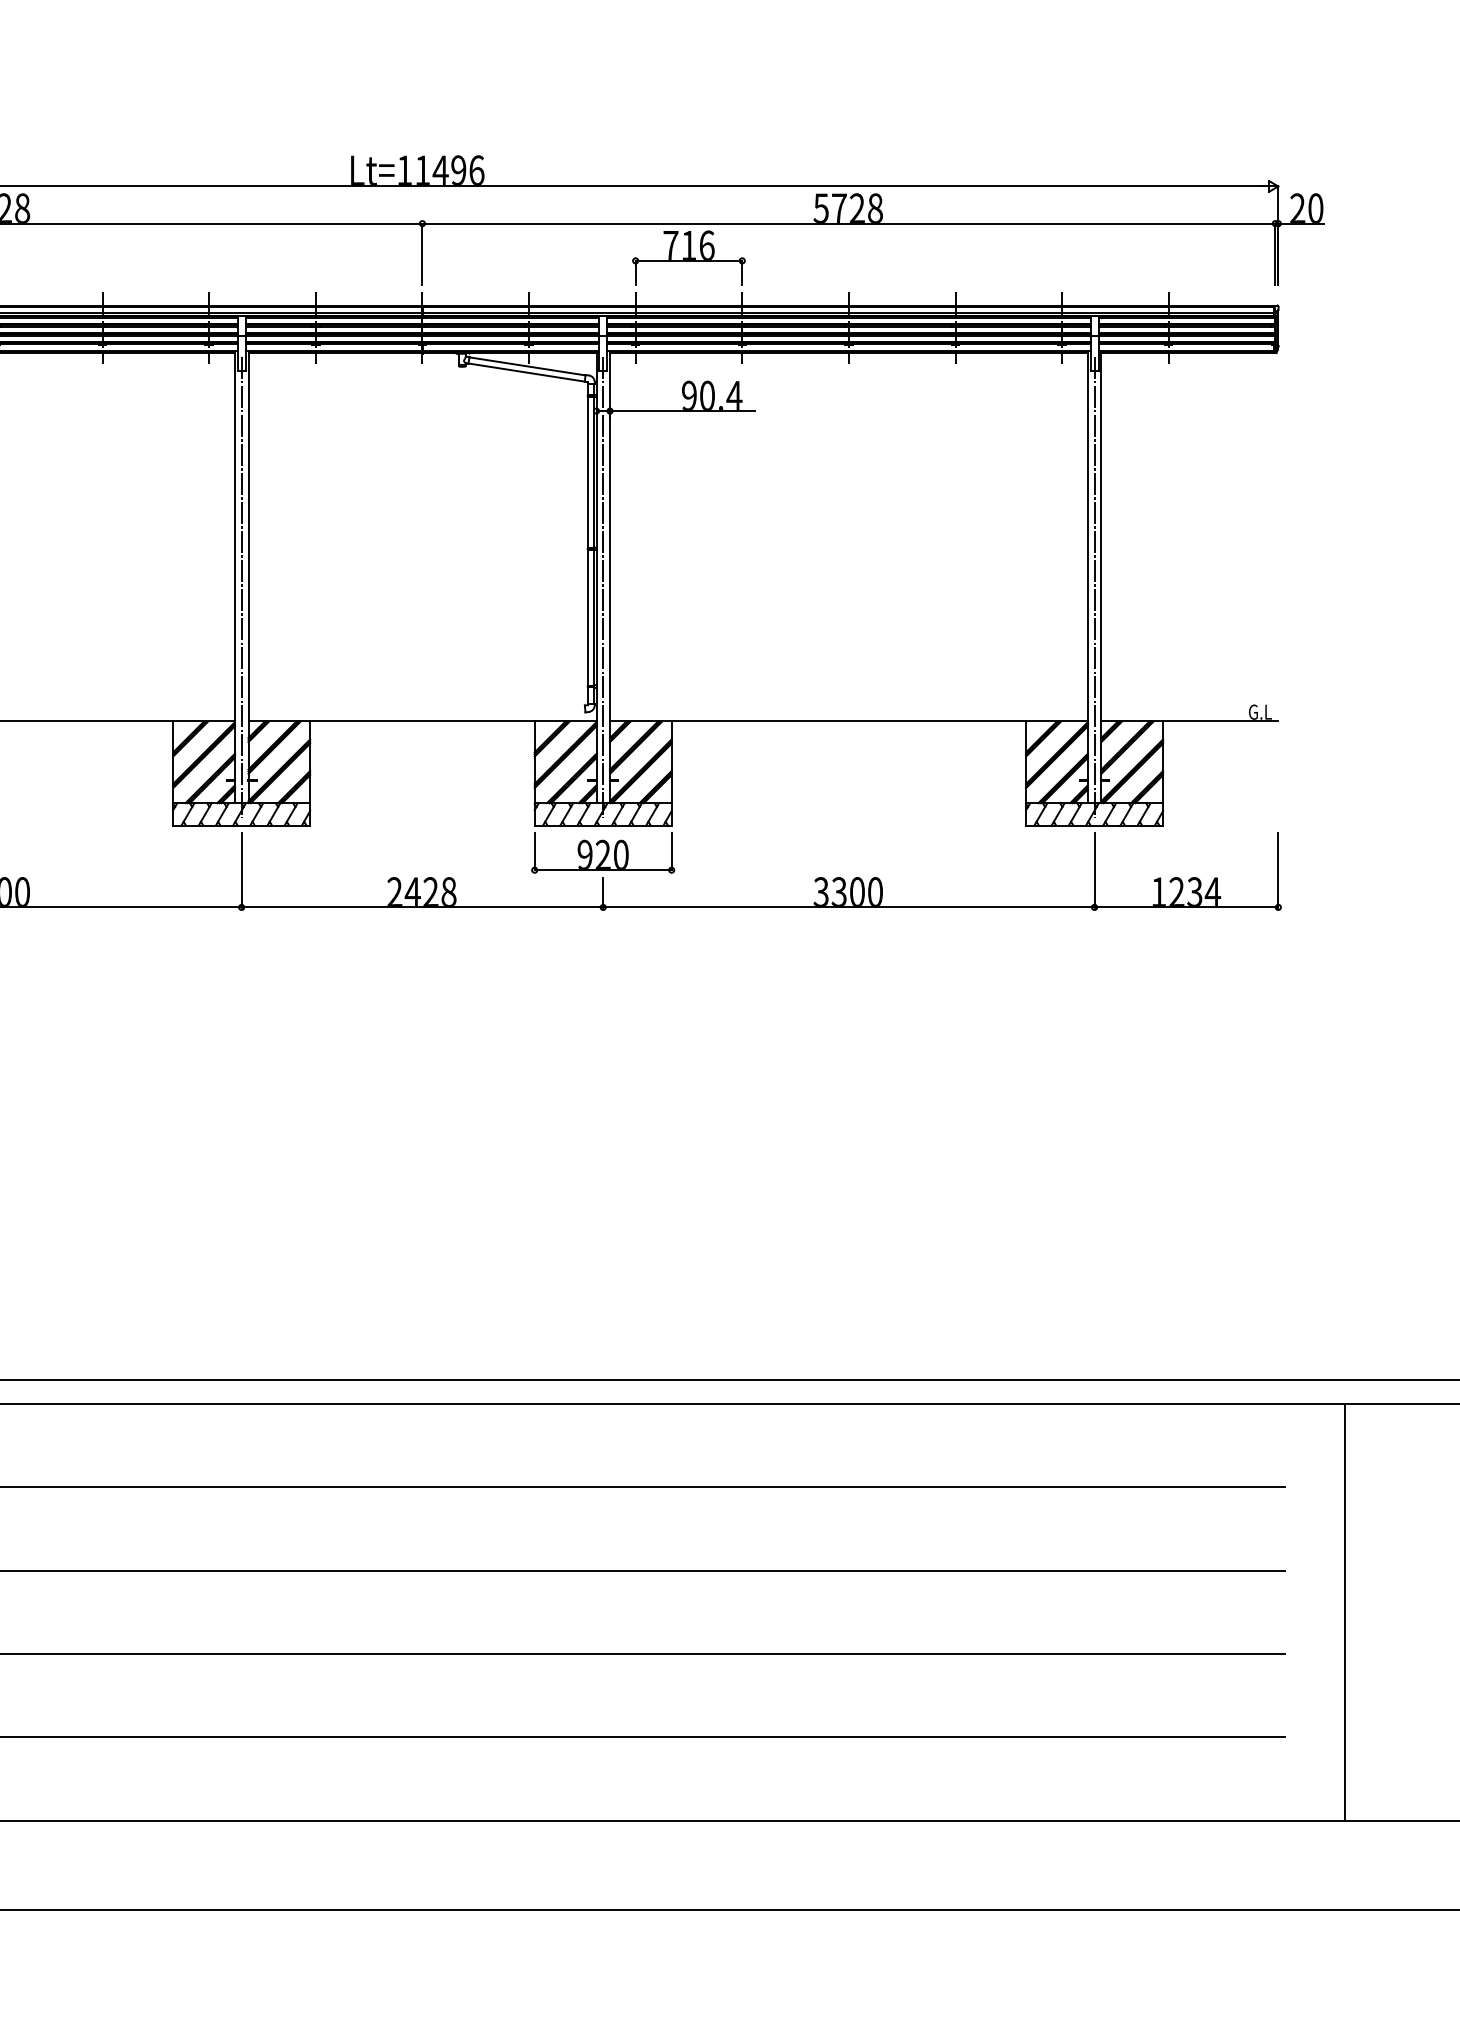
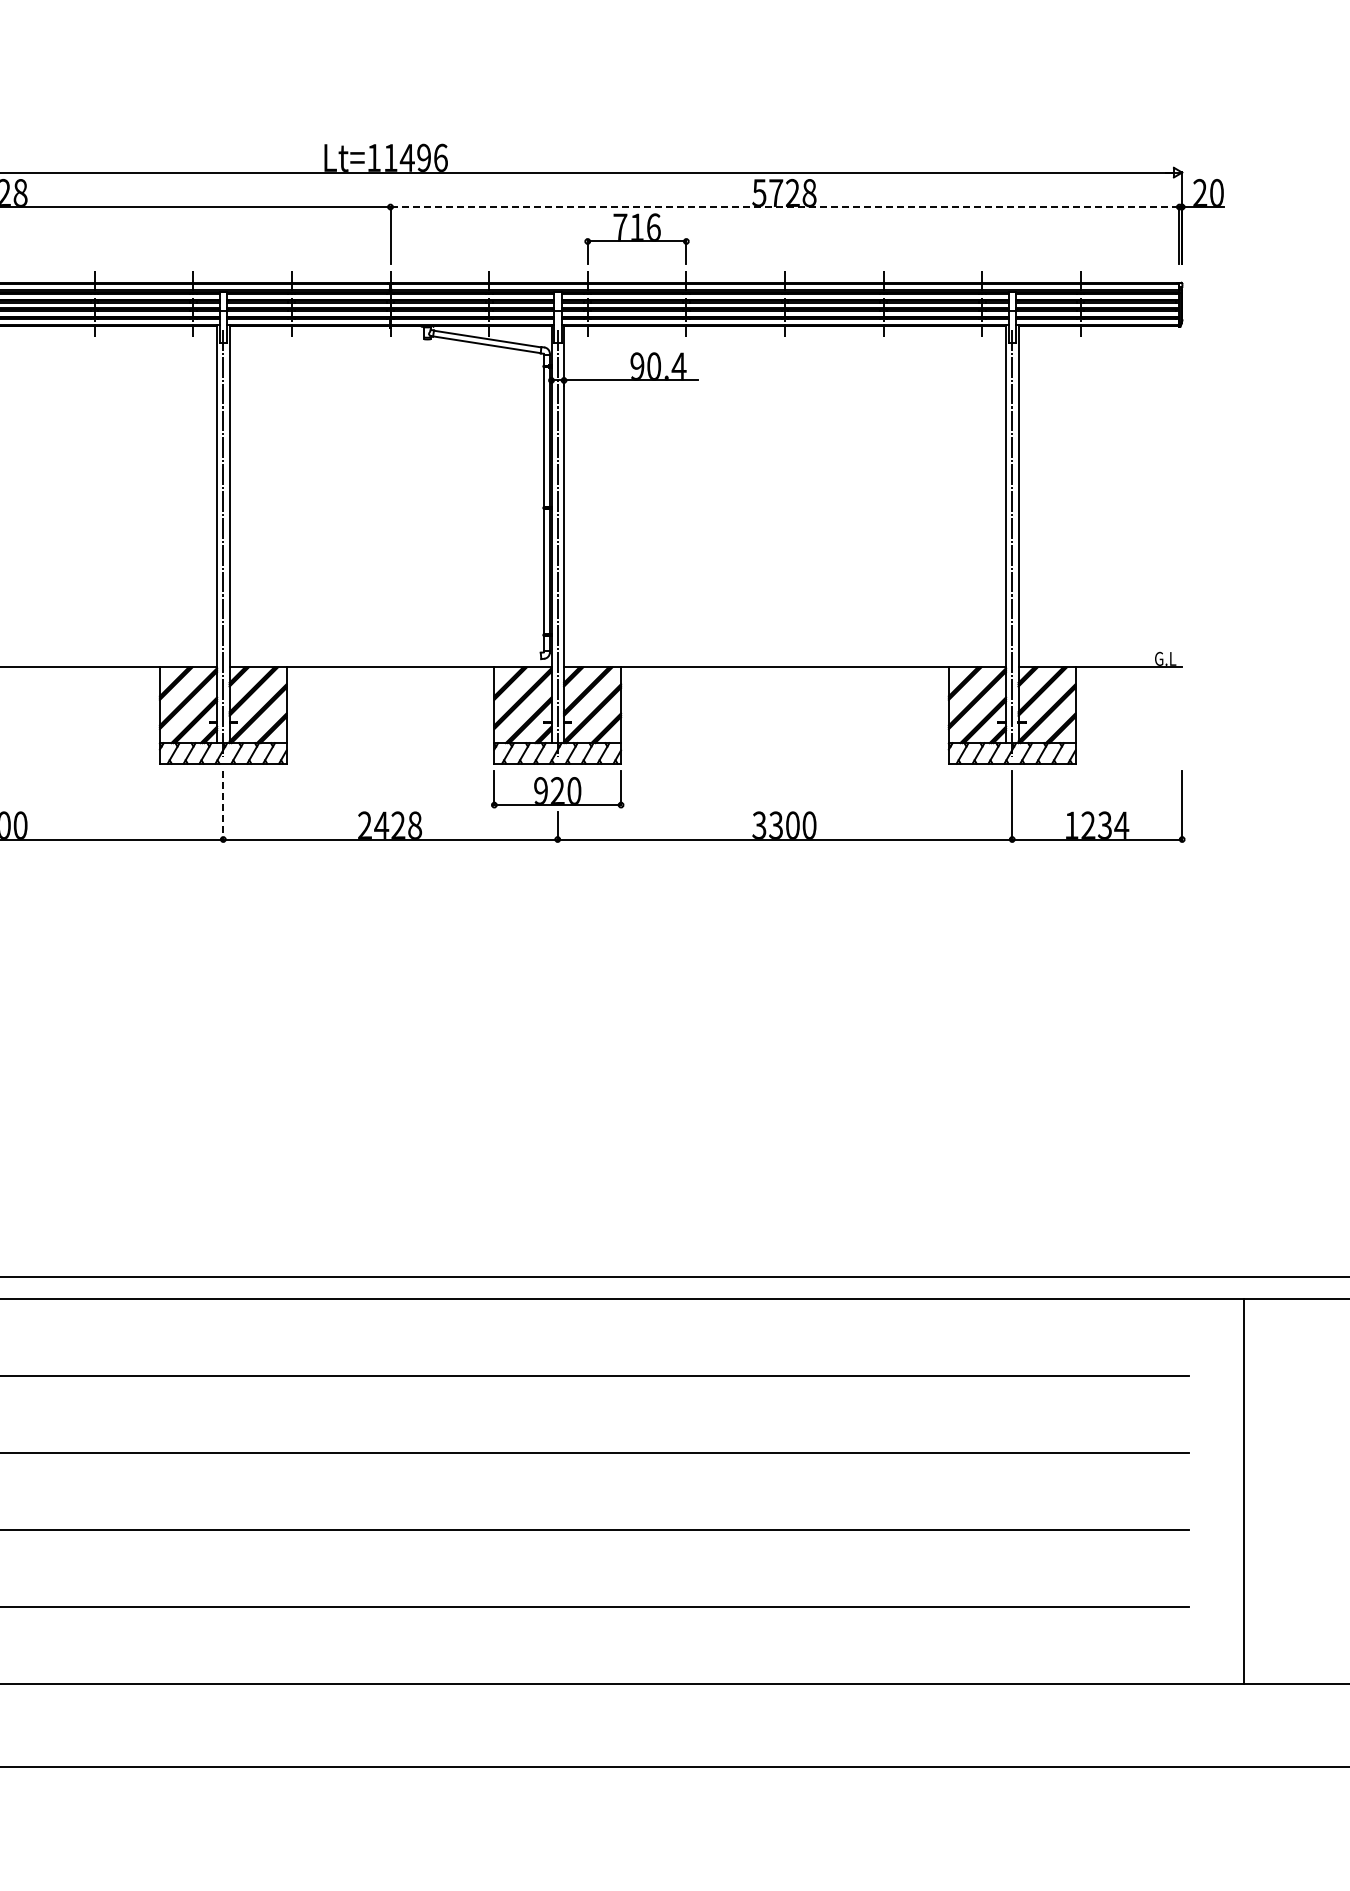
line: (849, 224) -> (785, 207), solid -> dashed
line: (241, 870) -> (223, 805), solid -> dashed

